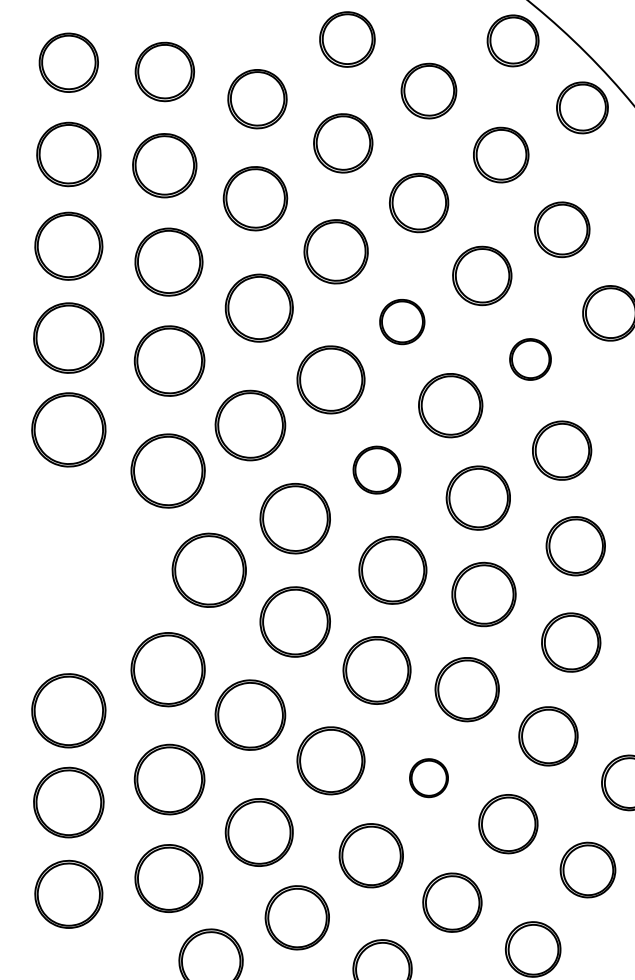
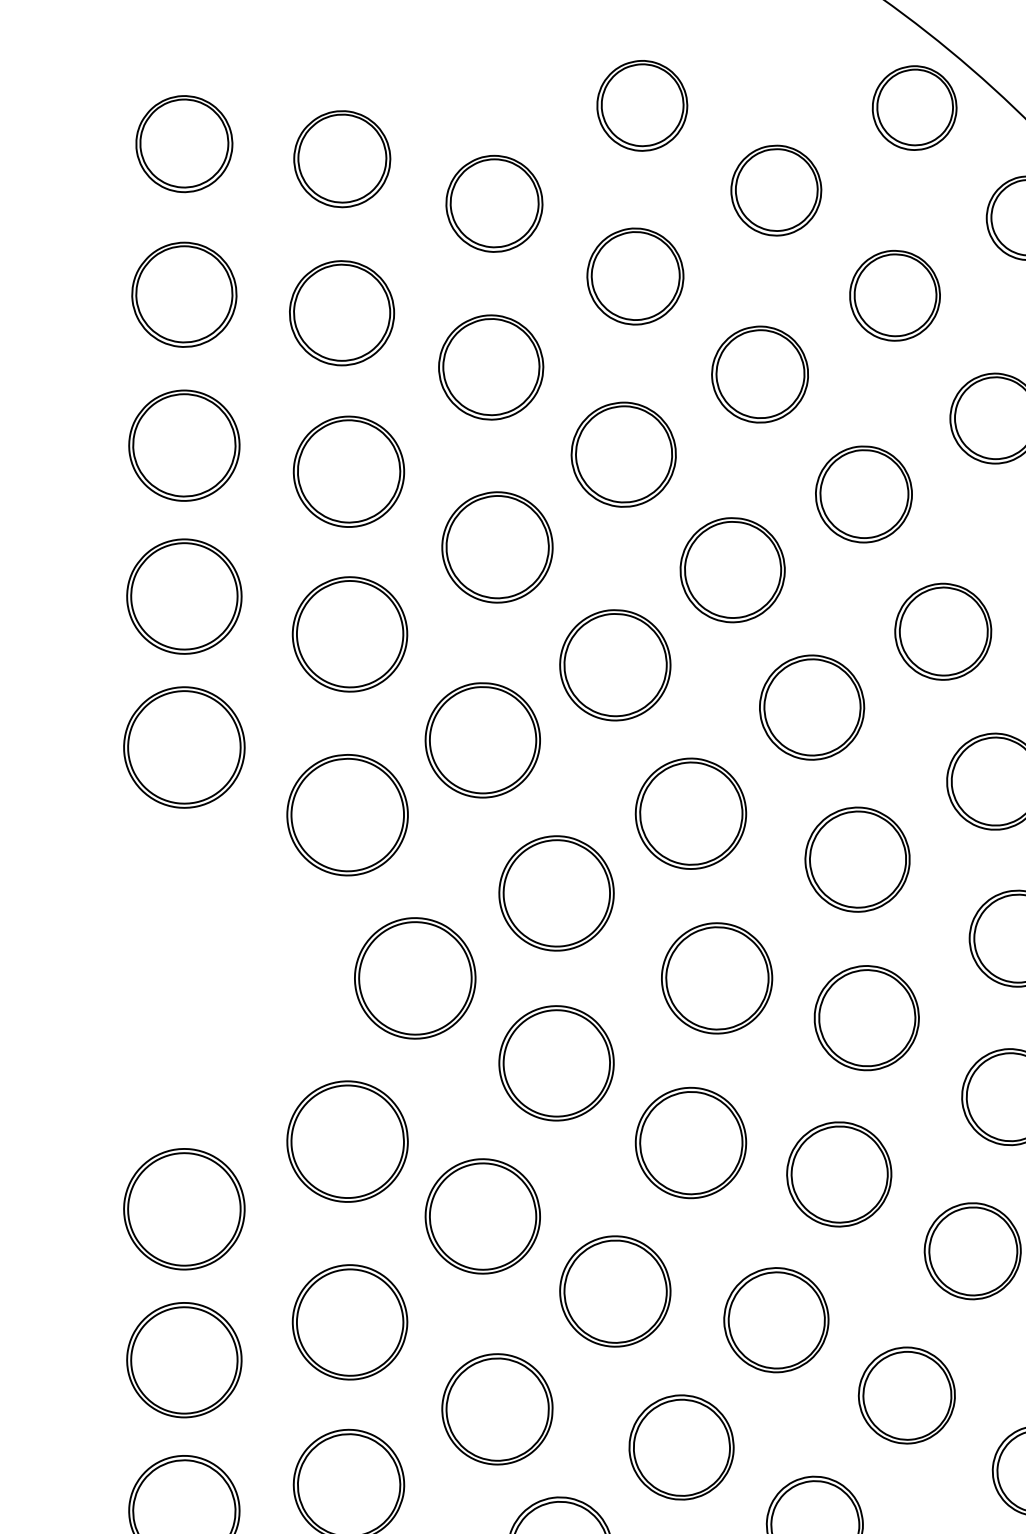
part: (401, 321) -> (731, 569), size x1.43
part: (530, 359) -> (943, 631), size x1.43
part: (376, 469) -> (690, 812), size x1.43
part: (428, 777) -> (775, 1318), size x1.67

